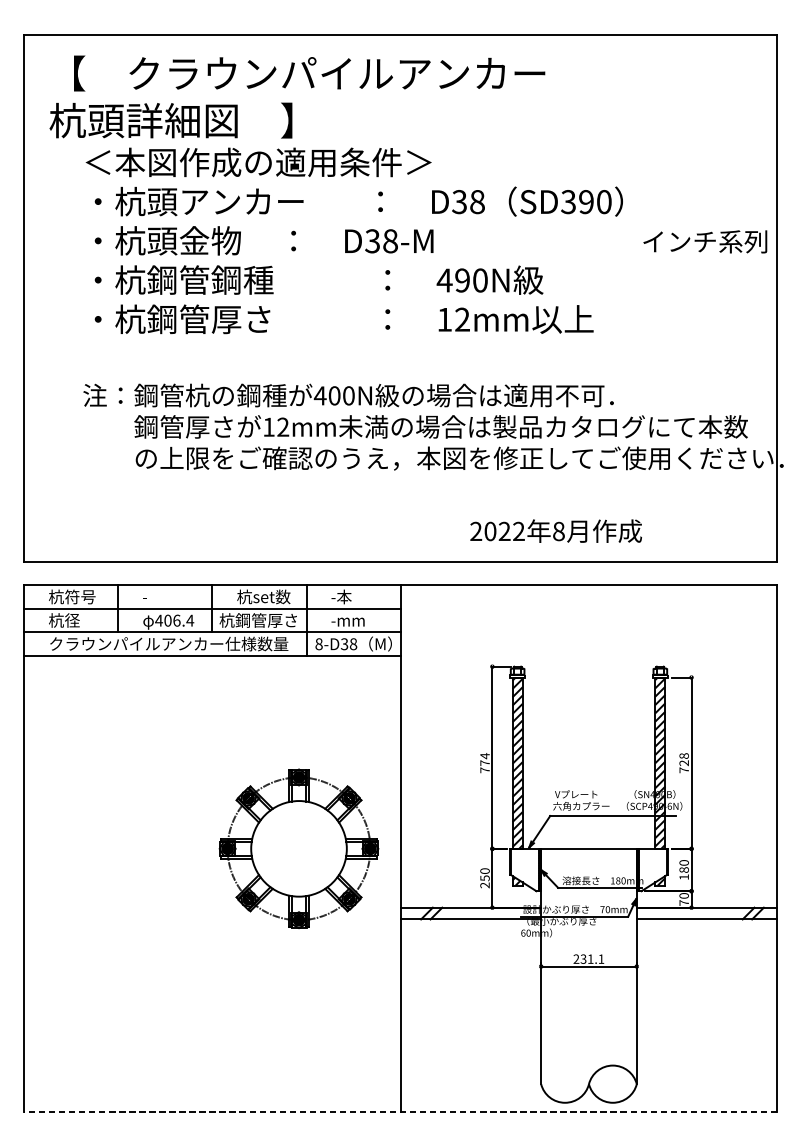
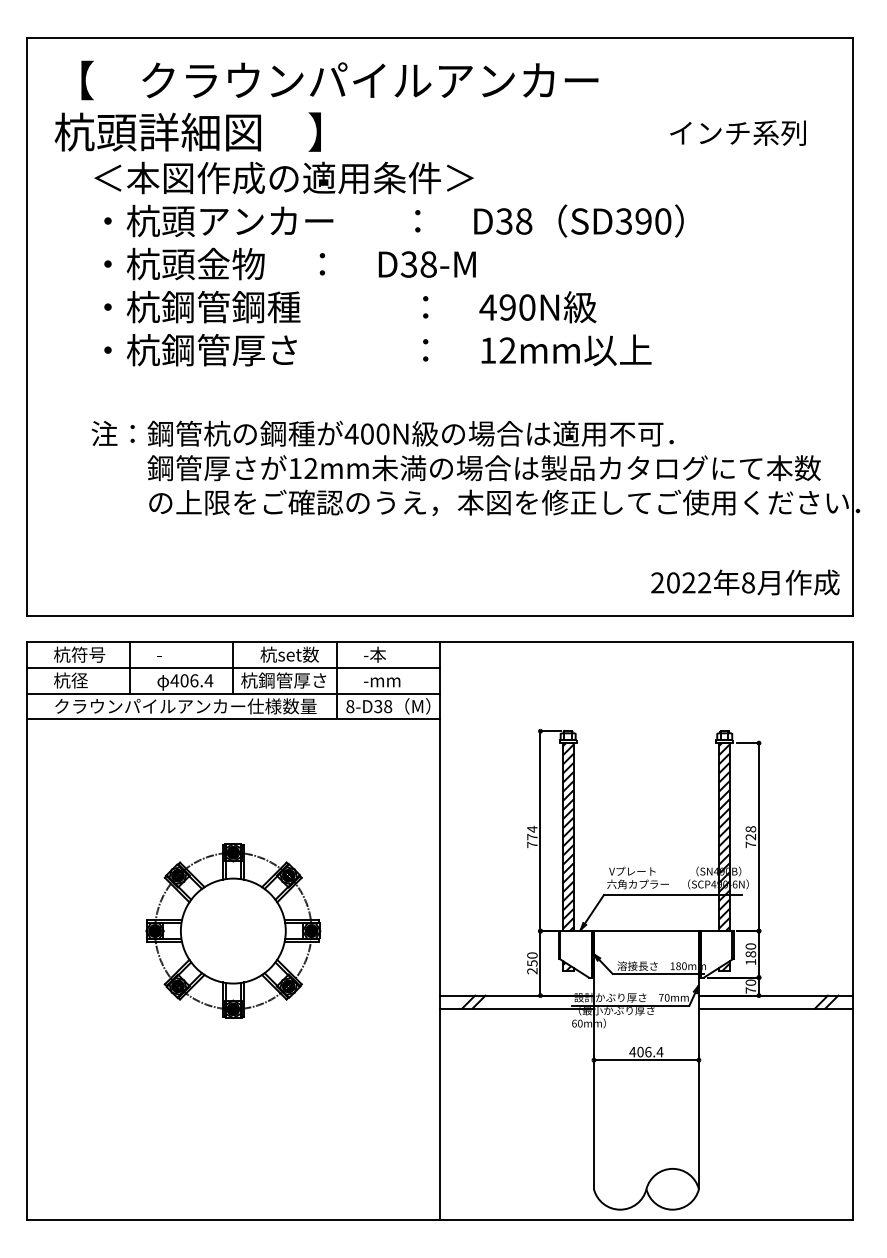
text: (704, 241) -> (737, 132), moved
text: (556, 531) -> (745, 582), moved
part: (299, 849) -> (233, 931), moved
text: (589, 958) -> (646, 1051), 231.1 -> 406.4
line: (400, 1112) -> (439, 1220), dashed -> solid

